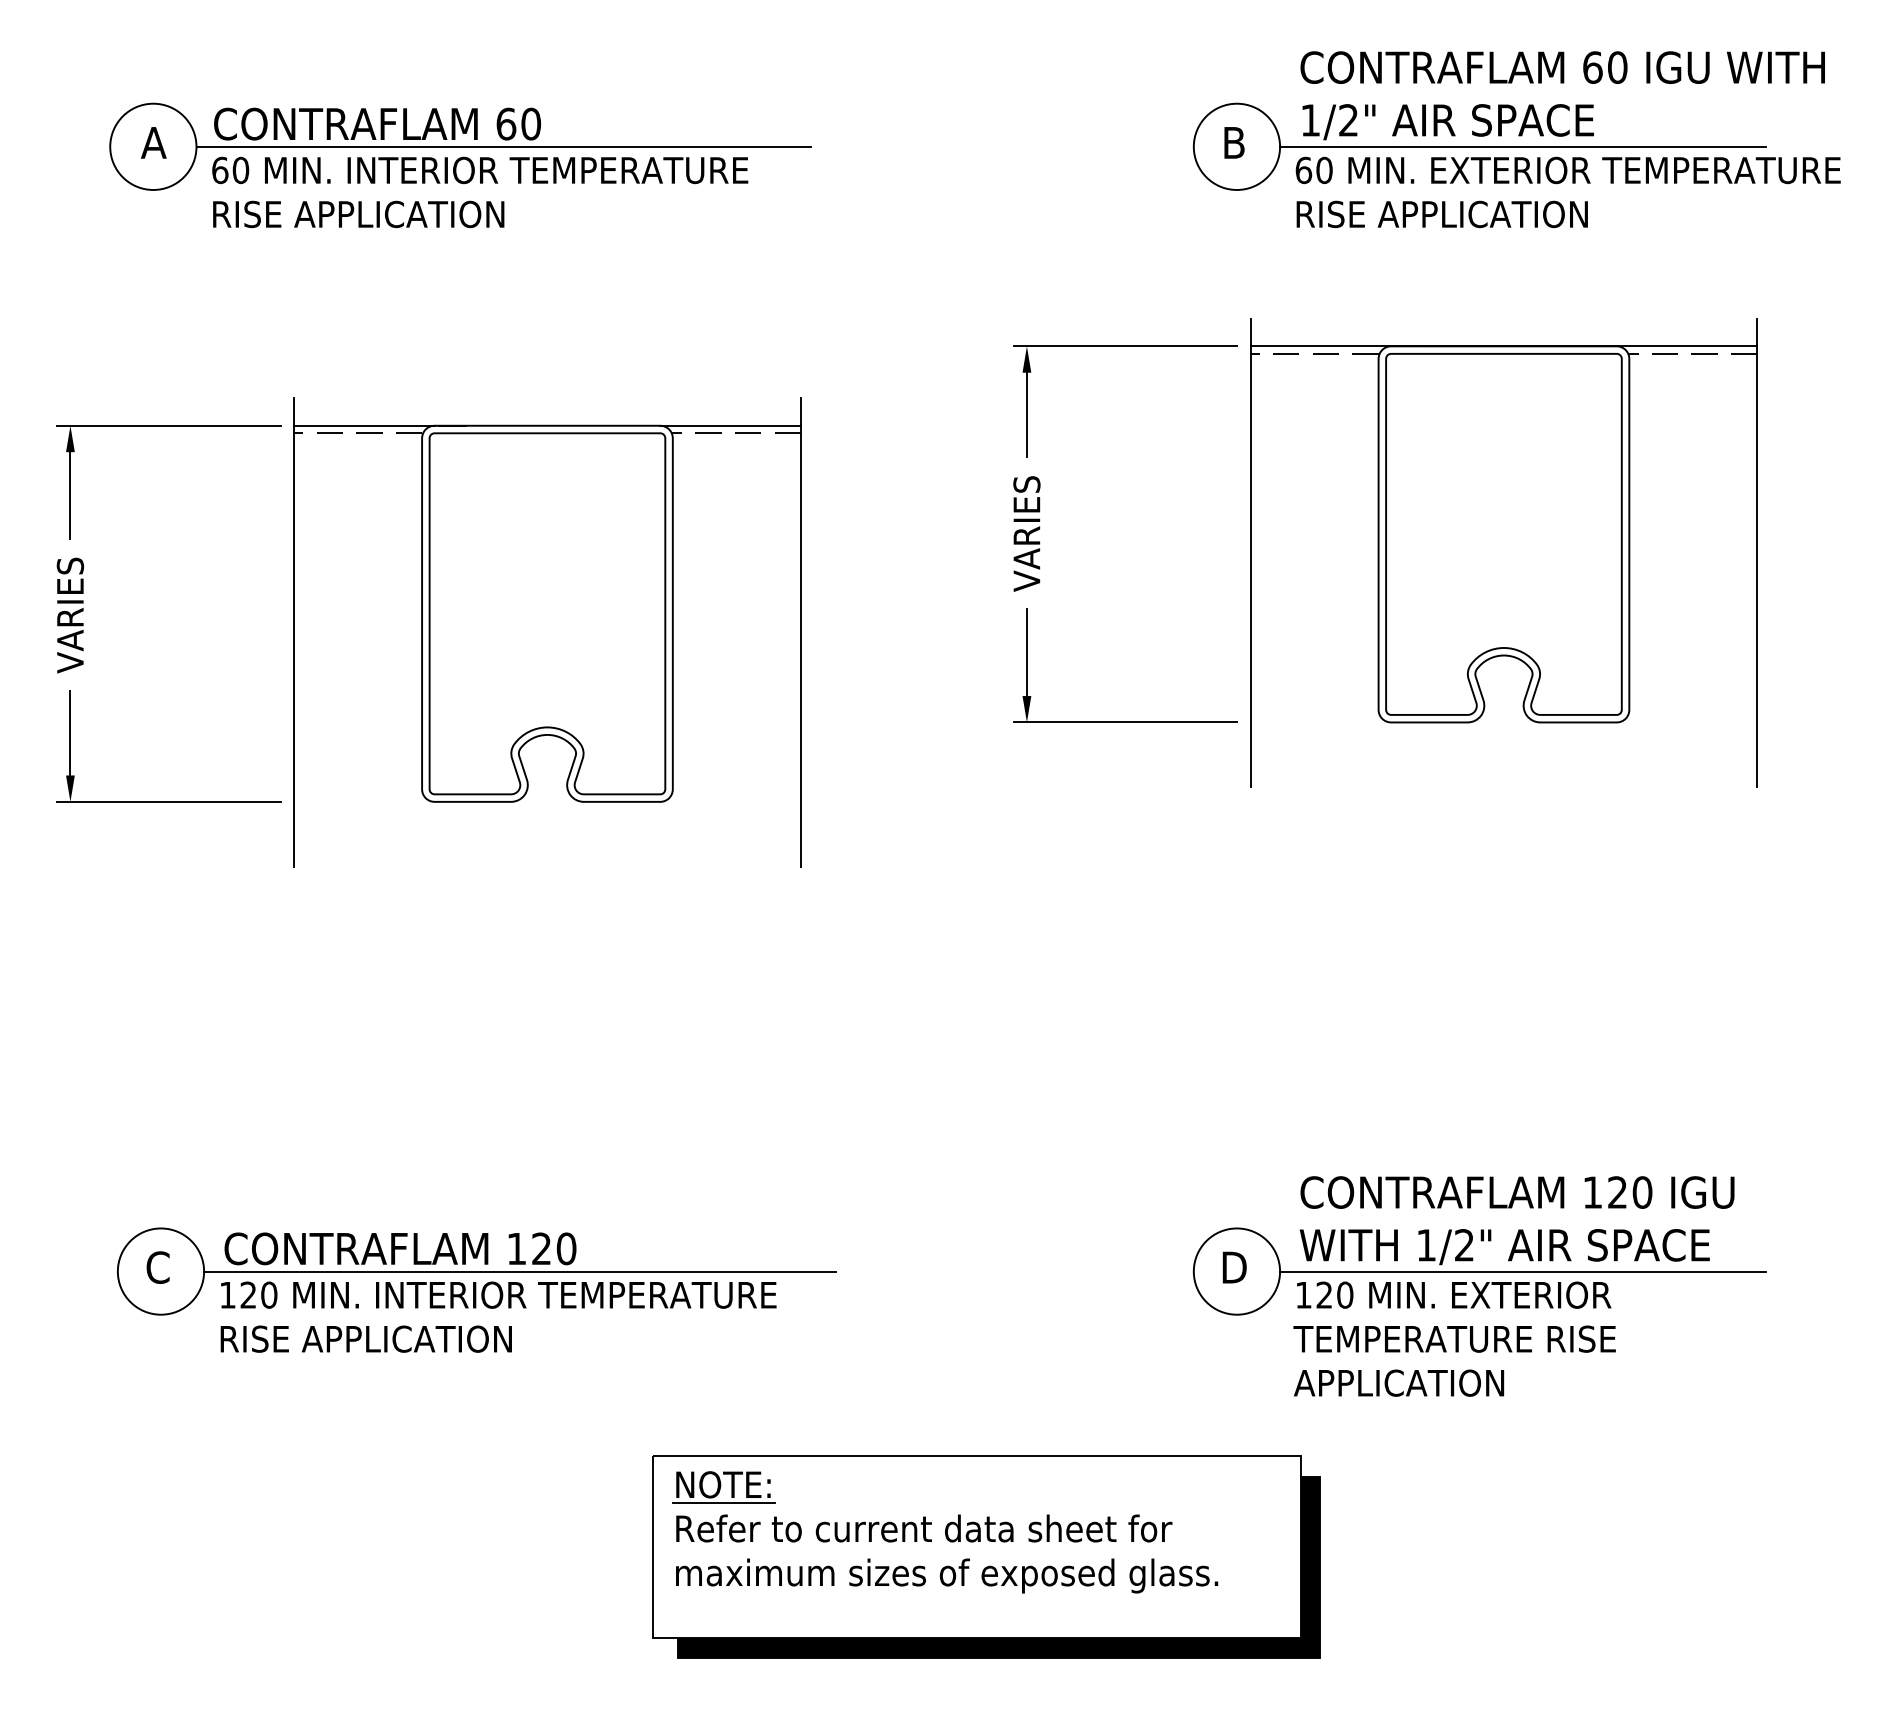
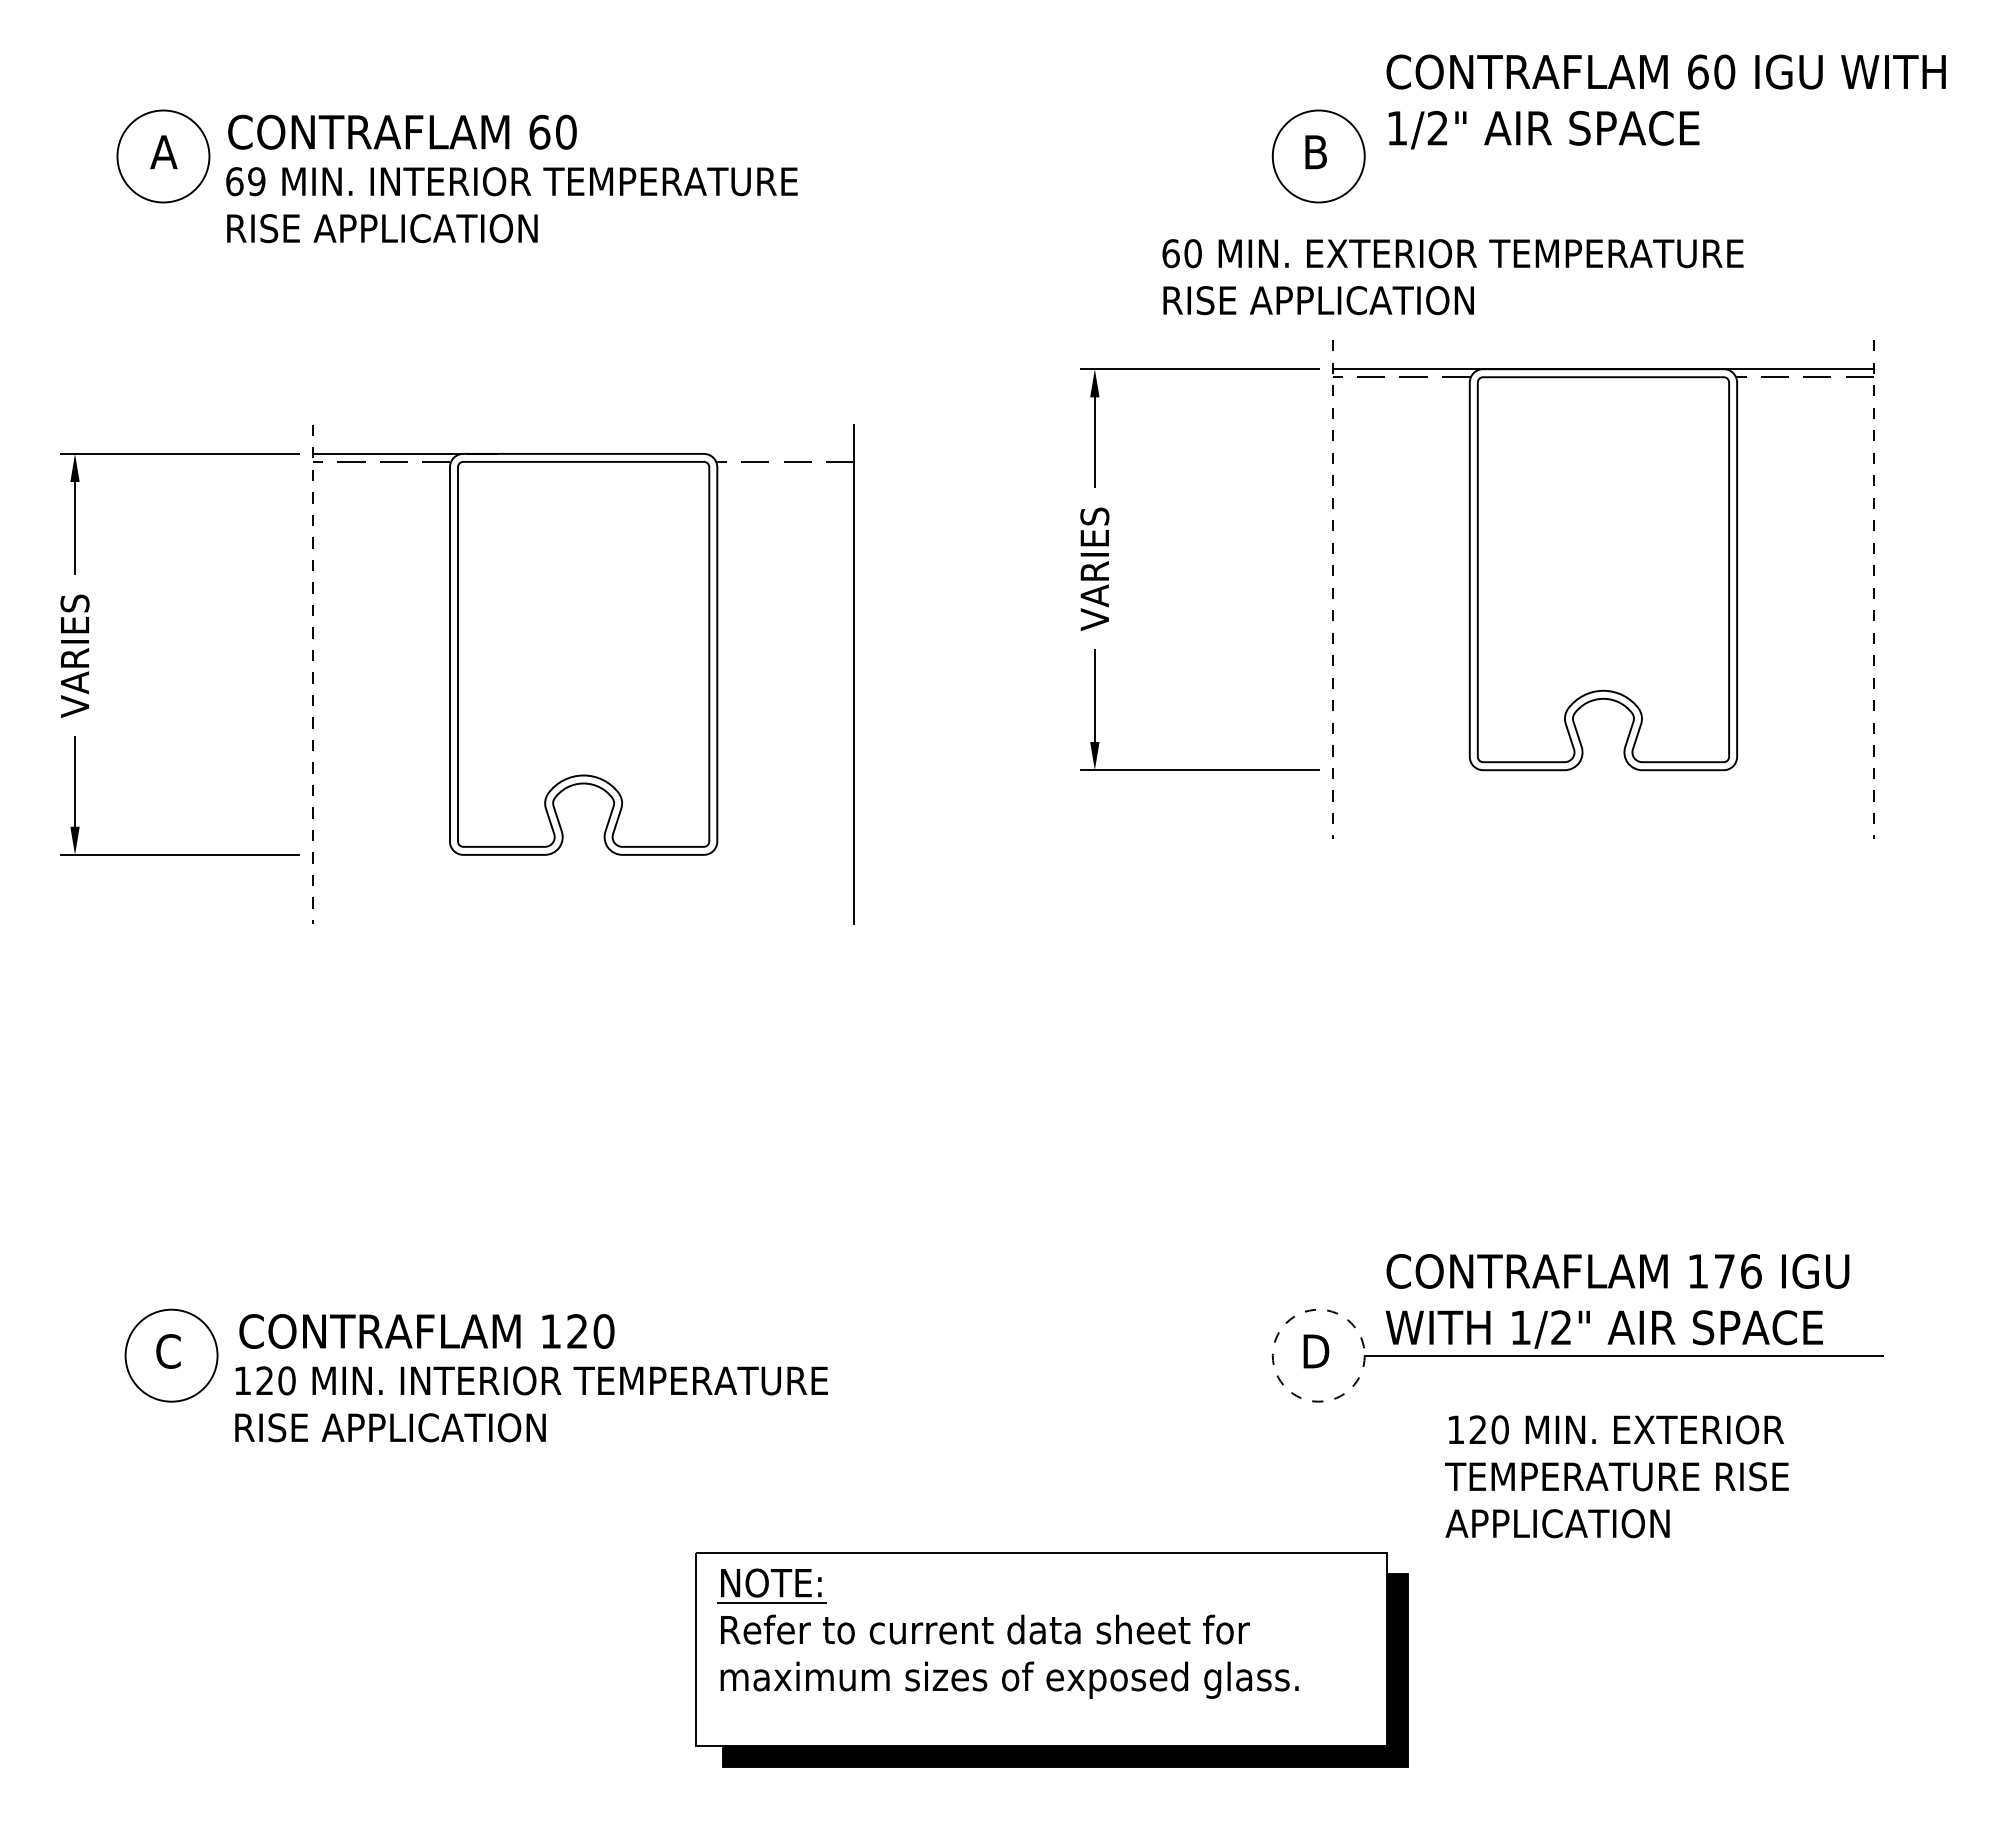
line: (503, 146) -> (536, 156), removed
line: (1522, 146) -> (1623, 156), removed
text: (240, 170) -> (256, 181), 60 -> 69
text: (1567, 192) -> (1452, 277), moved
line: (730, 425) -> (778, 453), removed
line: (1250, 552) -> (1333, 589), solid -> dashed
line: (1757, 552) -> (1873, 589), solid -> dashed
line: (294, 632) -> (313, 674), solid -> dashed
text: (1629, 1192) -> (1737, 1271), 120 -> 176
line: (519, 1271) -> (553, 1355), removed
circle: (1236, 1271) -> (1318, 1355), solid -> dashed
text: (1454, 1338) -> (1616, 1476), moved

